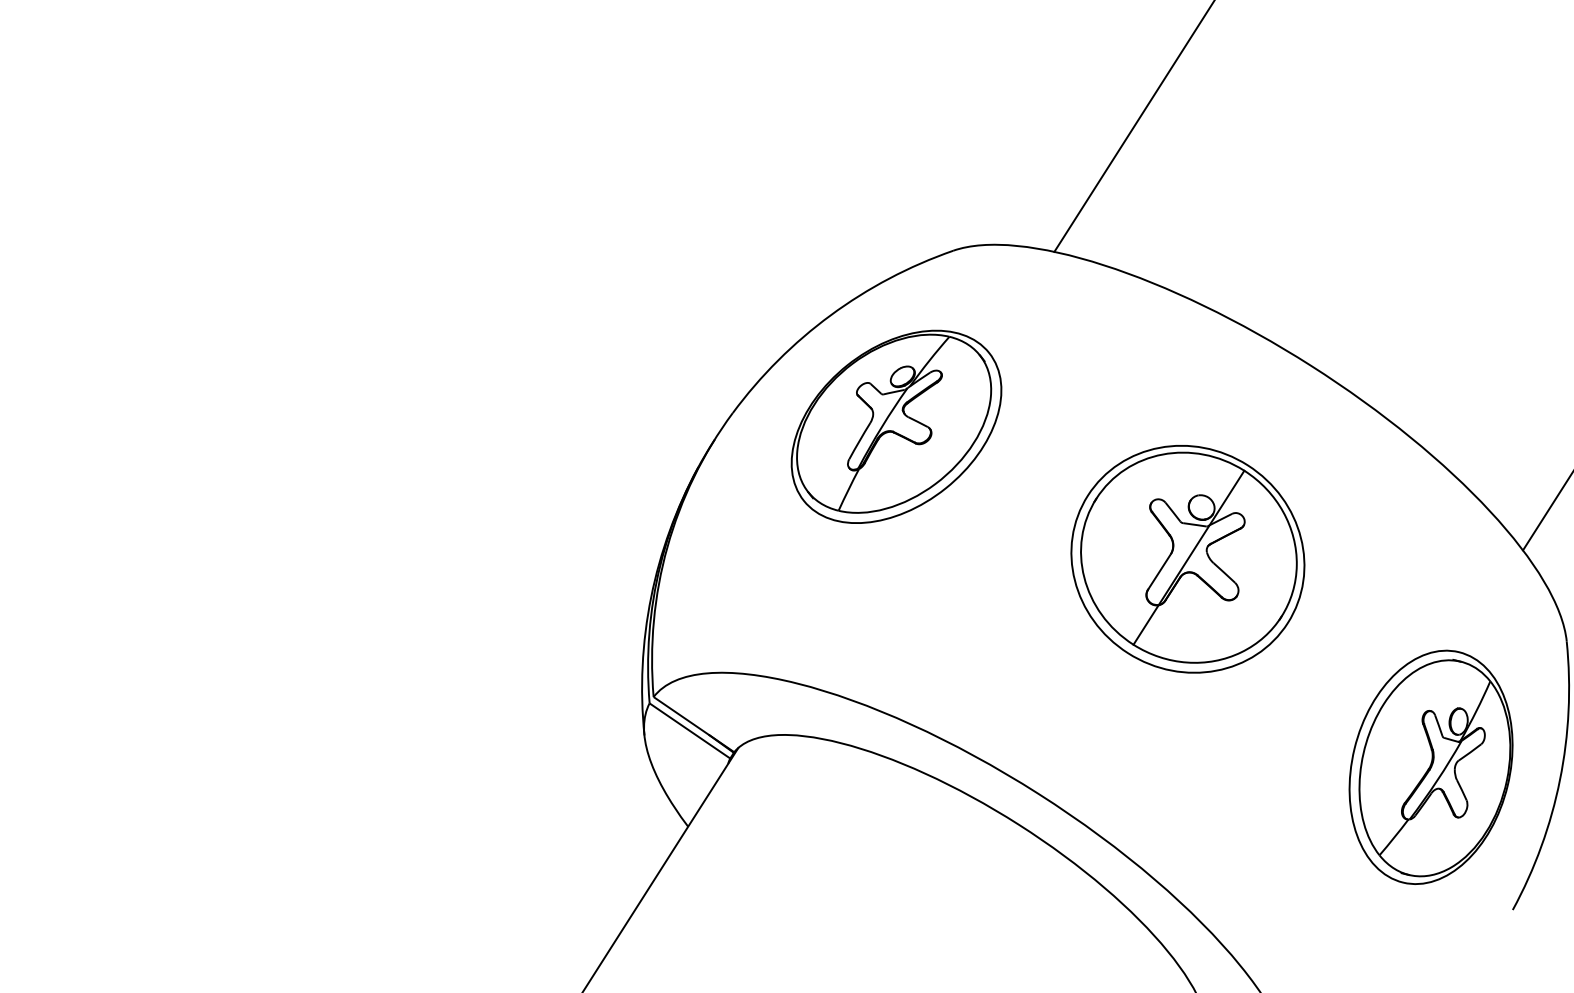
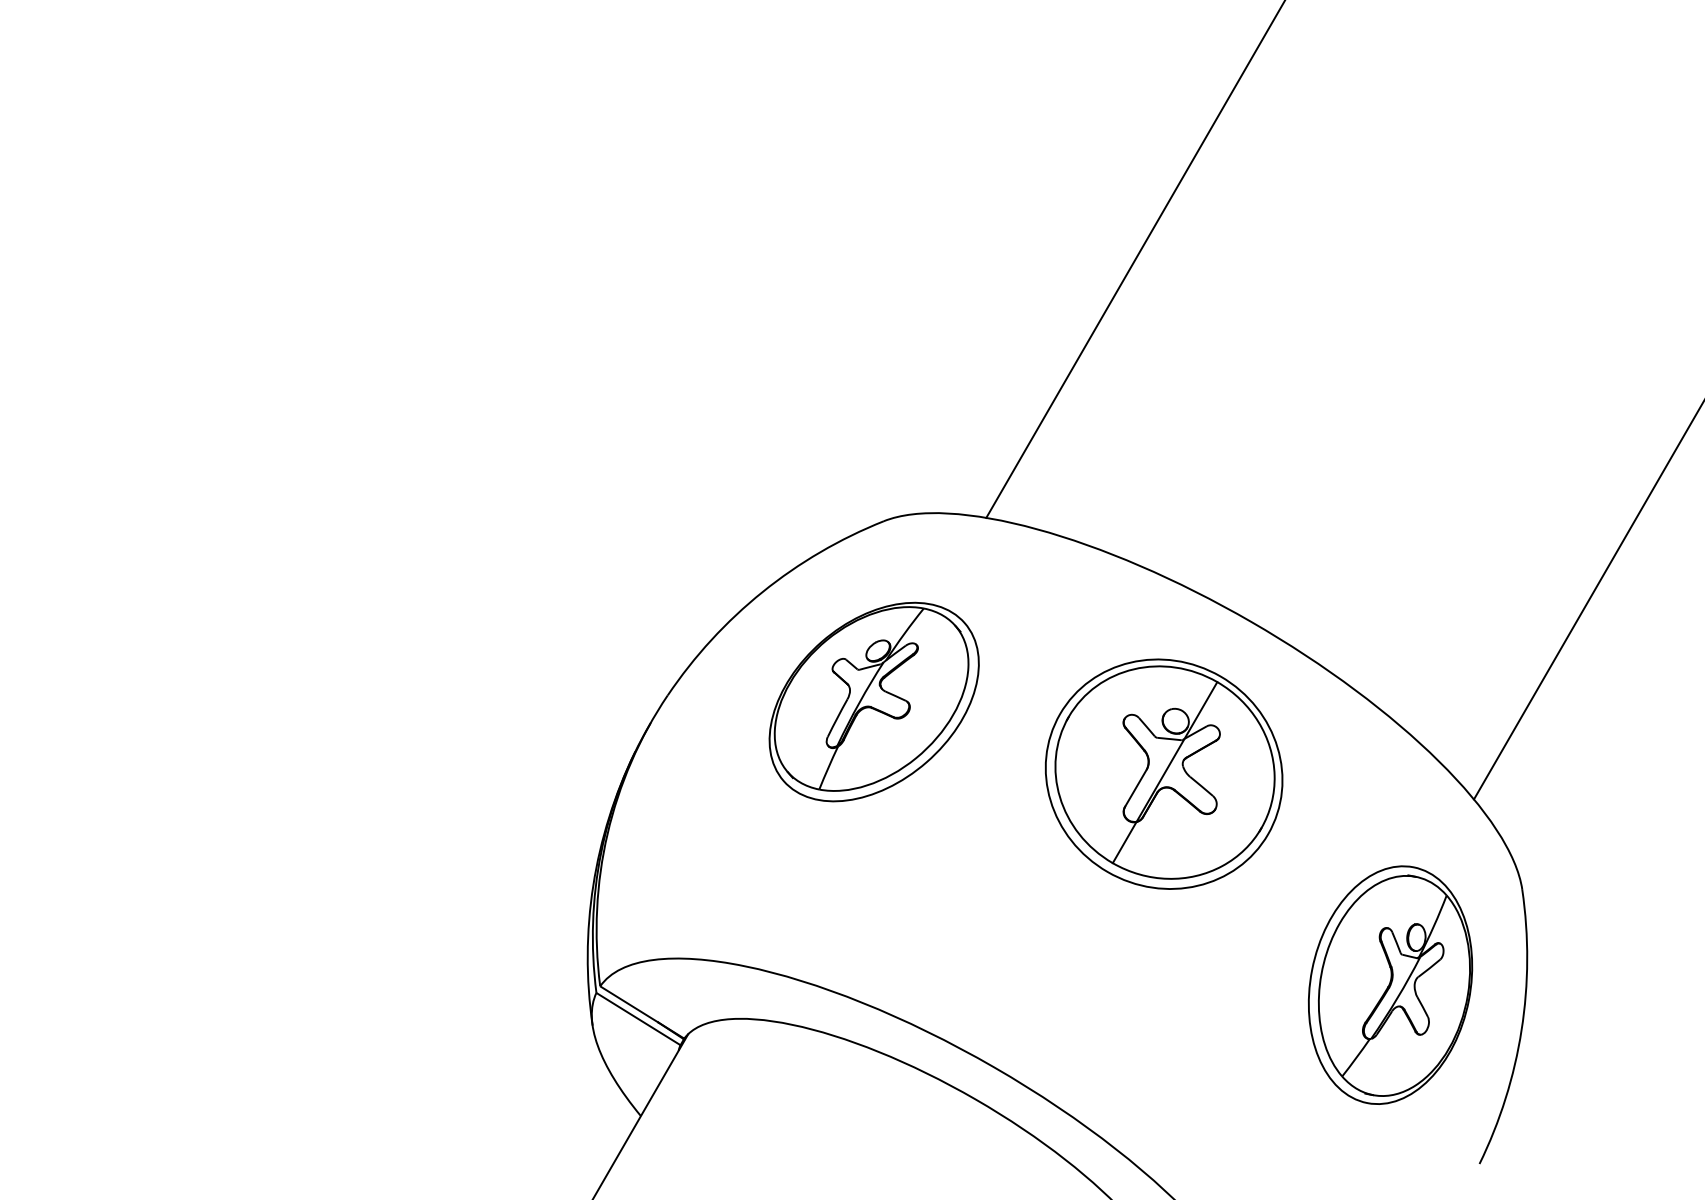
part: (895, 426) -> (873, 701), moved
part: (1188, 558) -> (1164, 773), moved
part: (1431, 766) -> (1390, 984), moved

